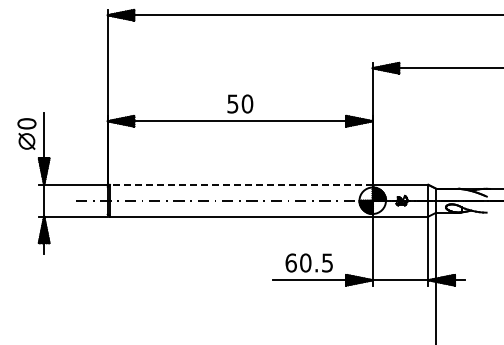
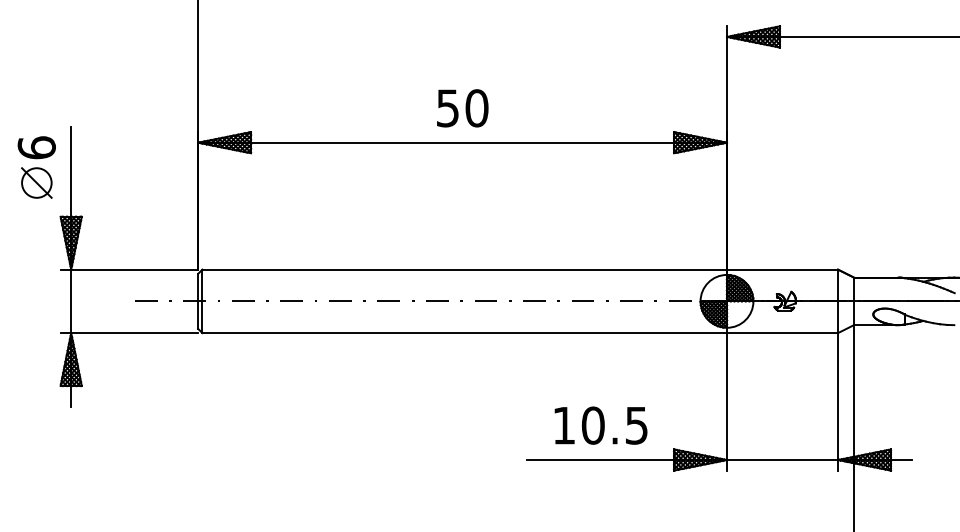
text: (26, 123) -> (35, 147), 0 -> 6
line: (240, 184) -> (463, 268), dashed -> solid
text: (290, 262) -> (562, 424), 60.5 -> 10.5

